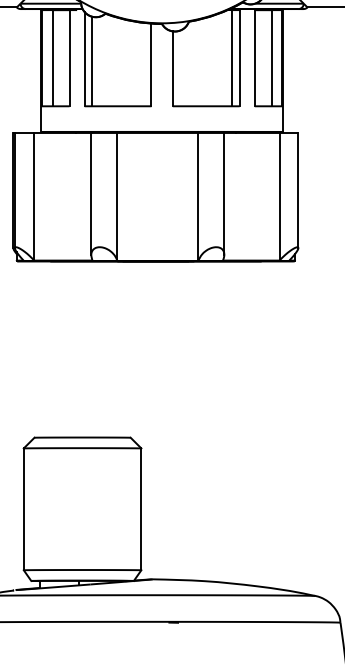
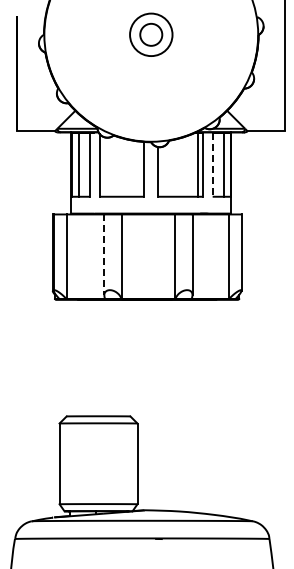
line: (254, 57) -> (212, 164), solid -> dashed
line: (91, 60) -> (104, 166), removed
line: (91, 194) -> (104, 255), solid -> dashed

